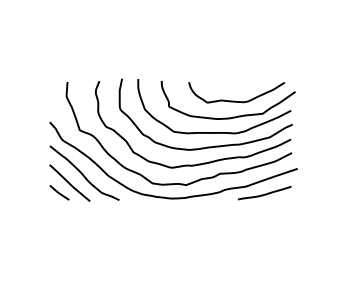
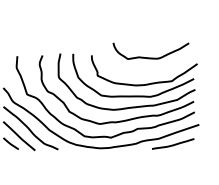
curve: (235, 100) -> (150, 57), moved

